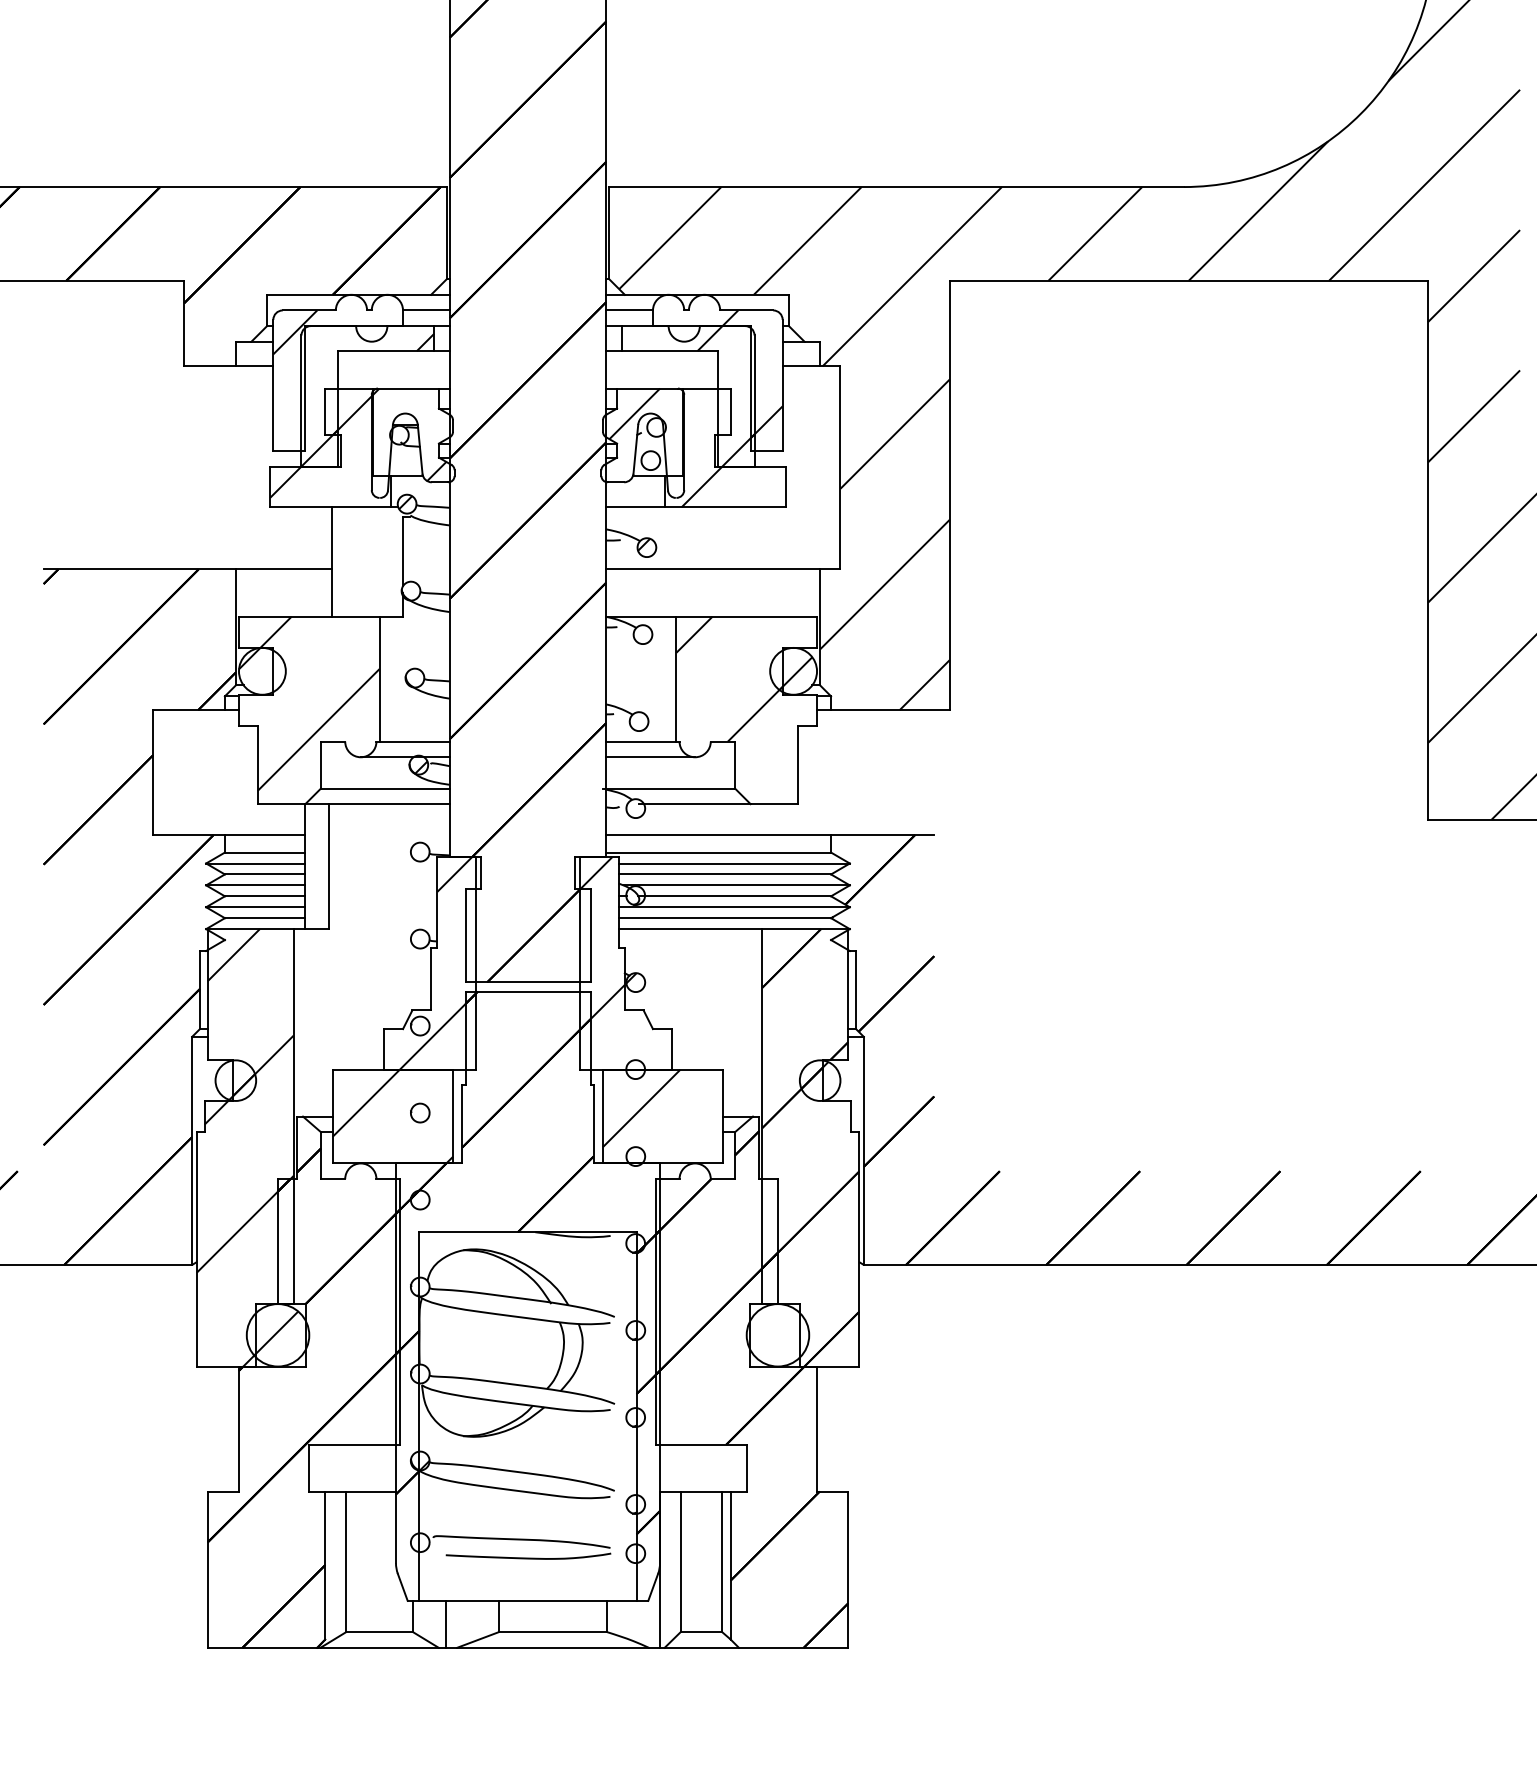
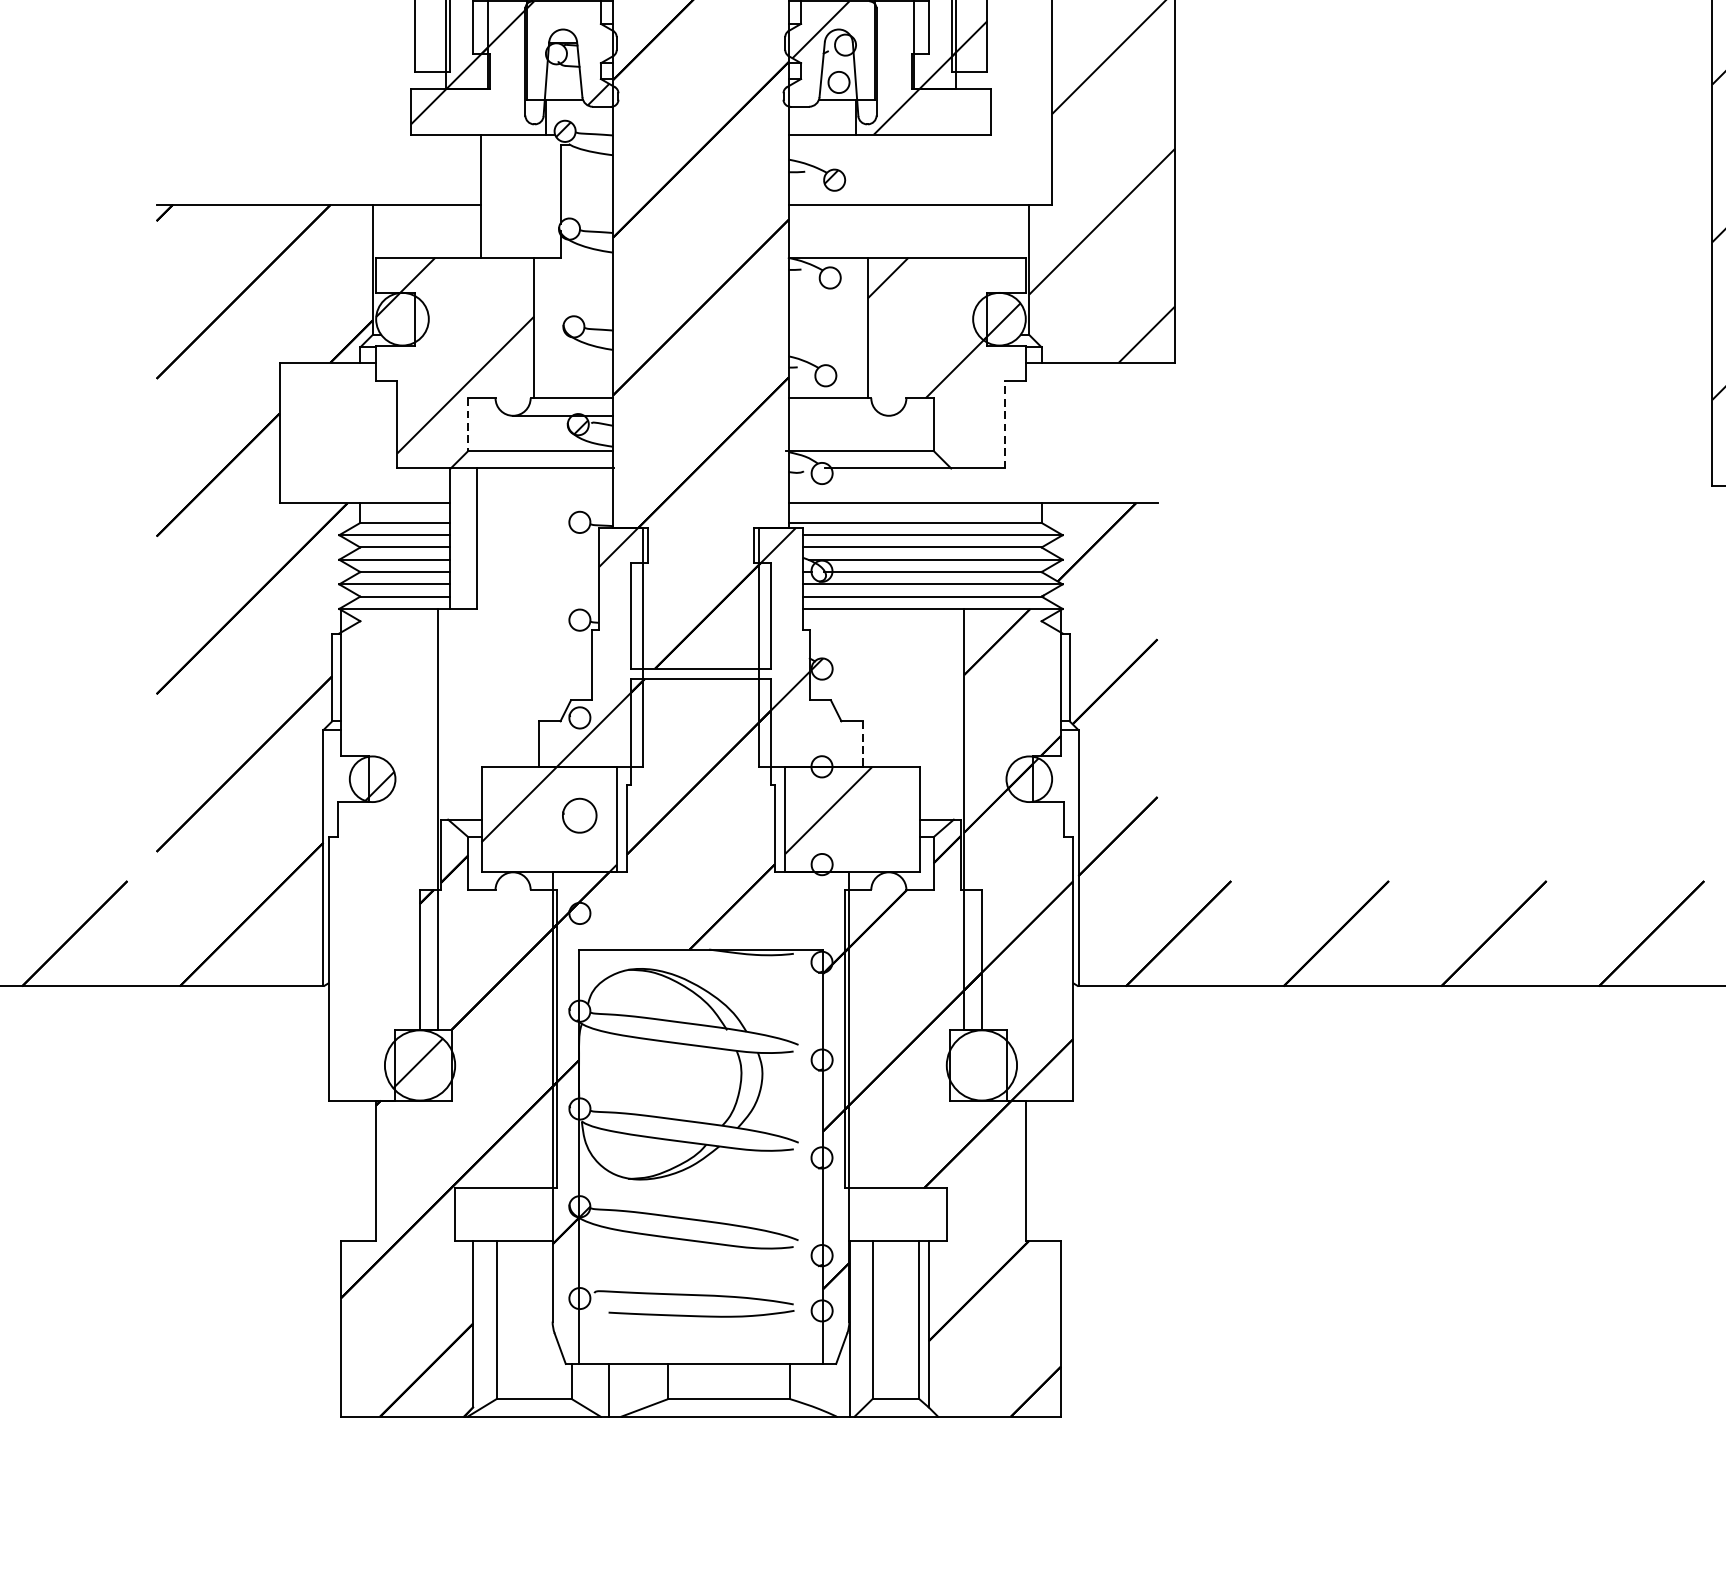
line: (650, 757) -> (838, 416), removed
line: (798, 764) -> (1004, 423), solid -> dashed
line: (321, 765) -> (468, 425), solid -> dashed
line: (671, 1049) -> (862, 744), solid -> dashed
part: (420, 1112) -> (580, 815), size x1.6
hatch: (244, 1147) -> (382, 854), removed

